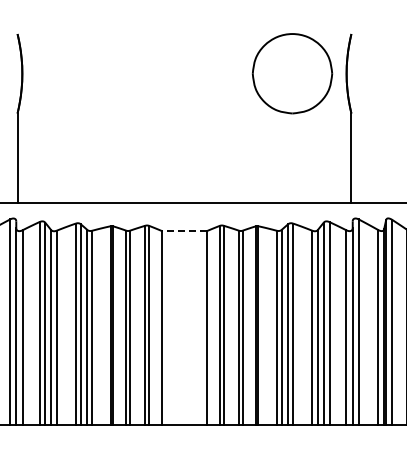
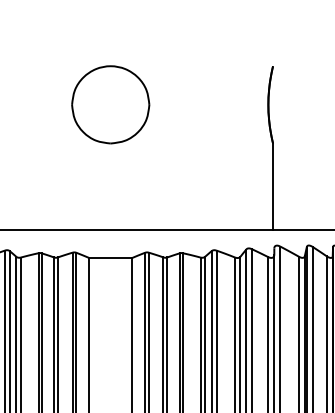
part: (292, 73) -> (110, 104), moved
line: (184, 231) -> (110, 258), dashed -> solid

